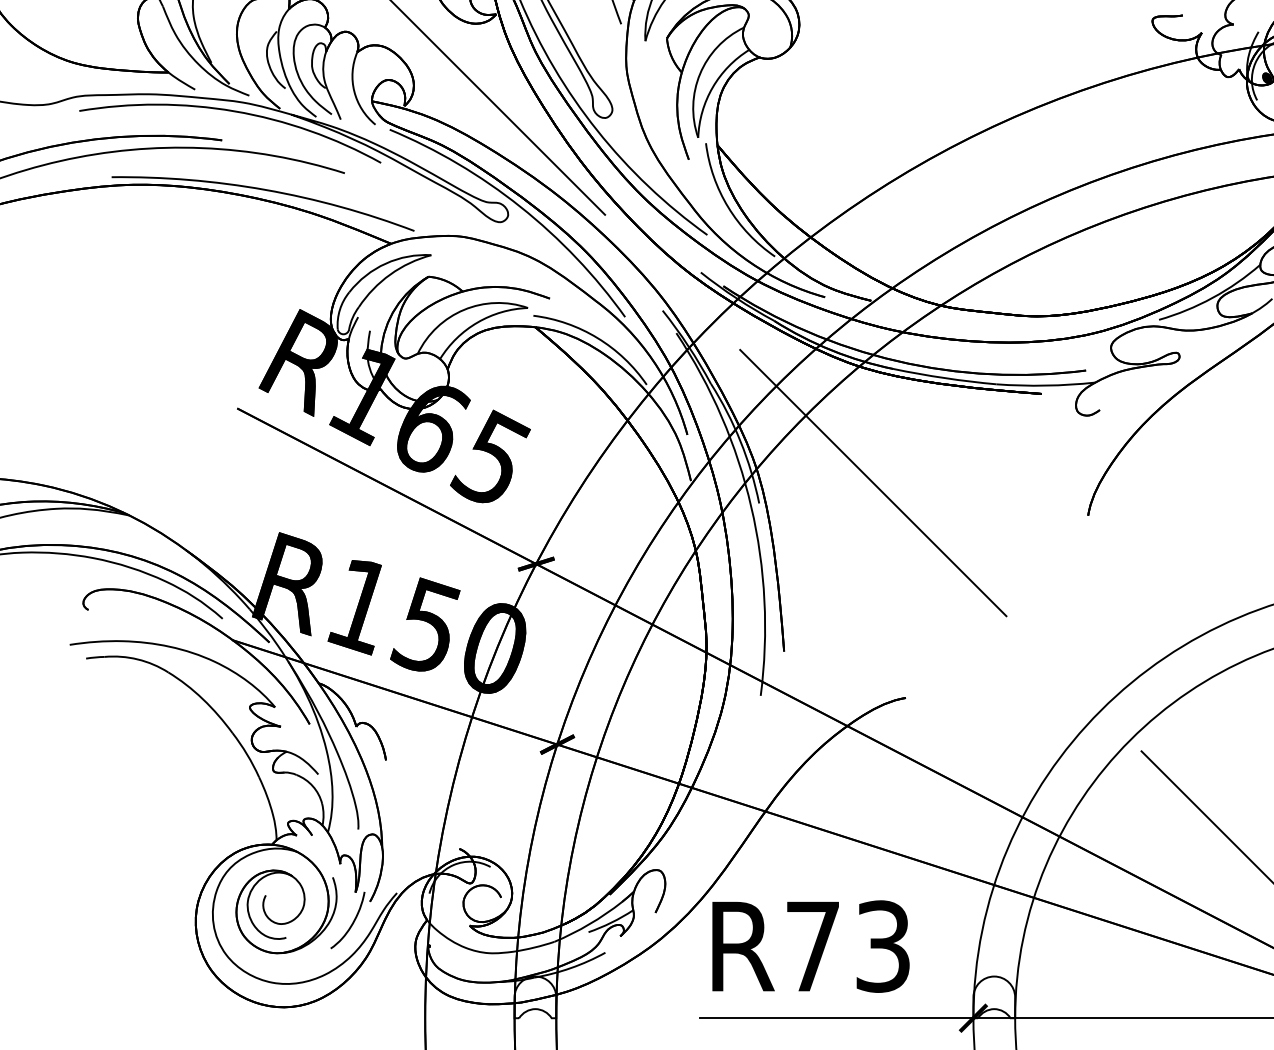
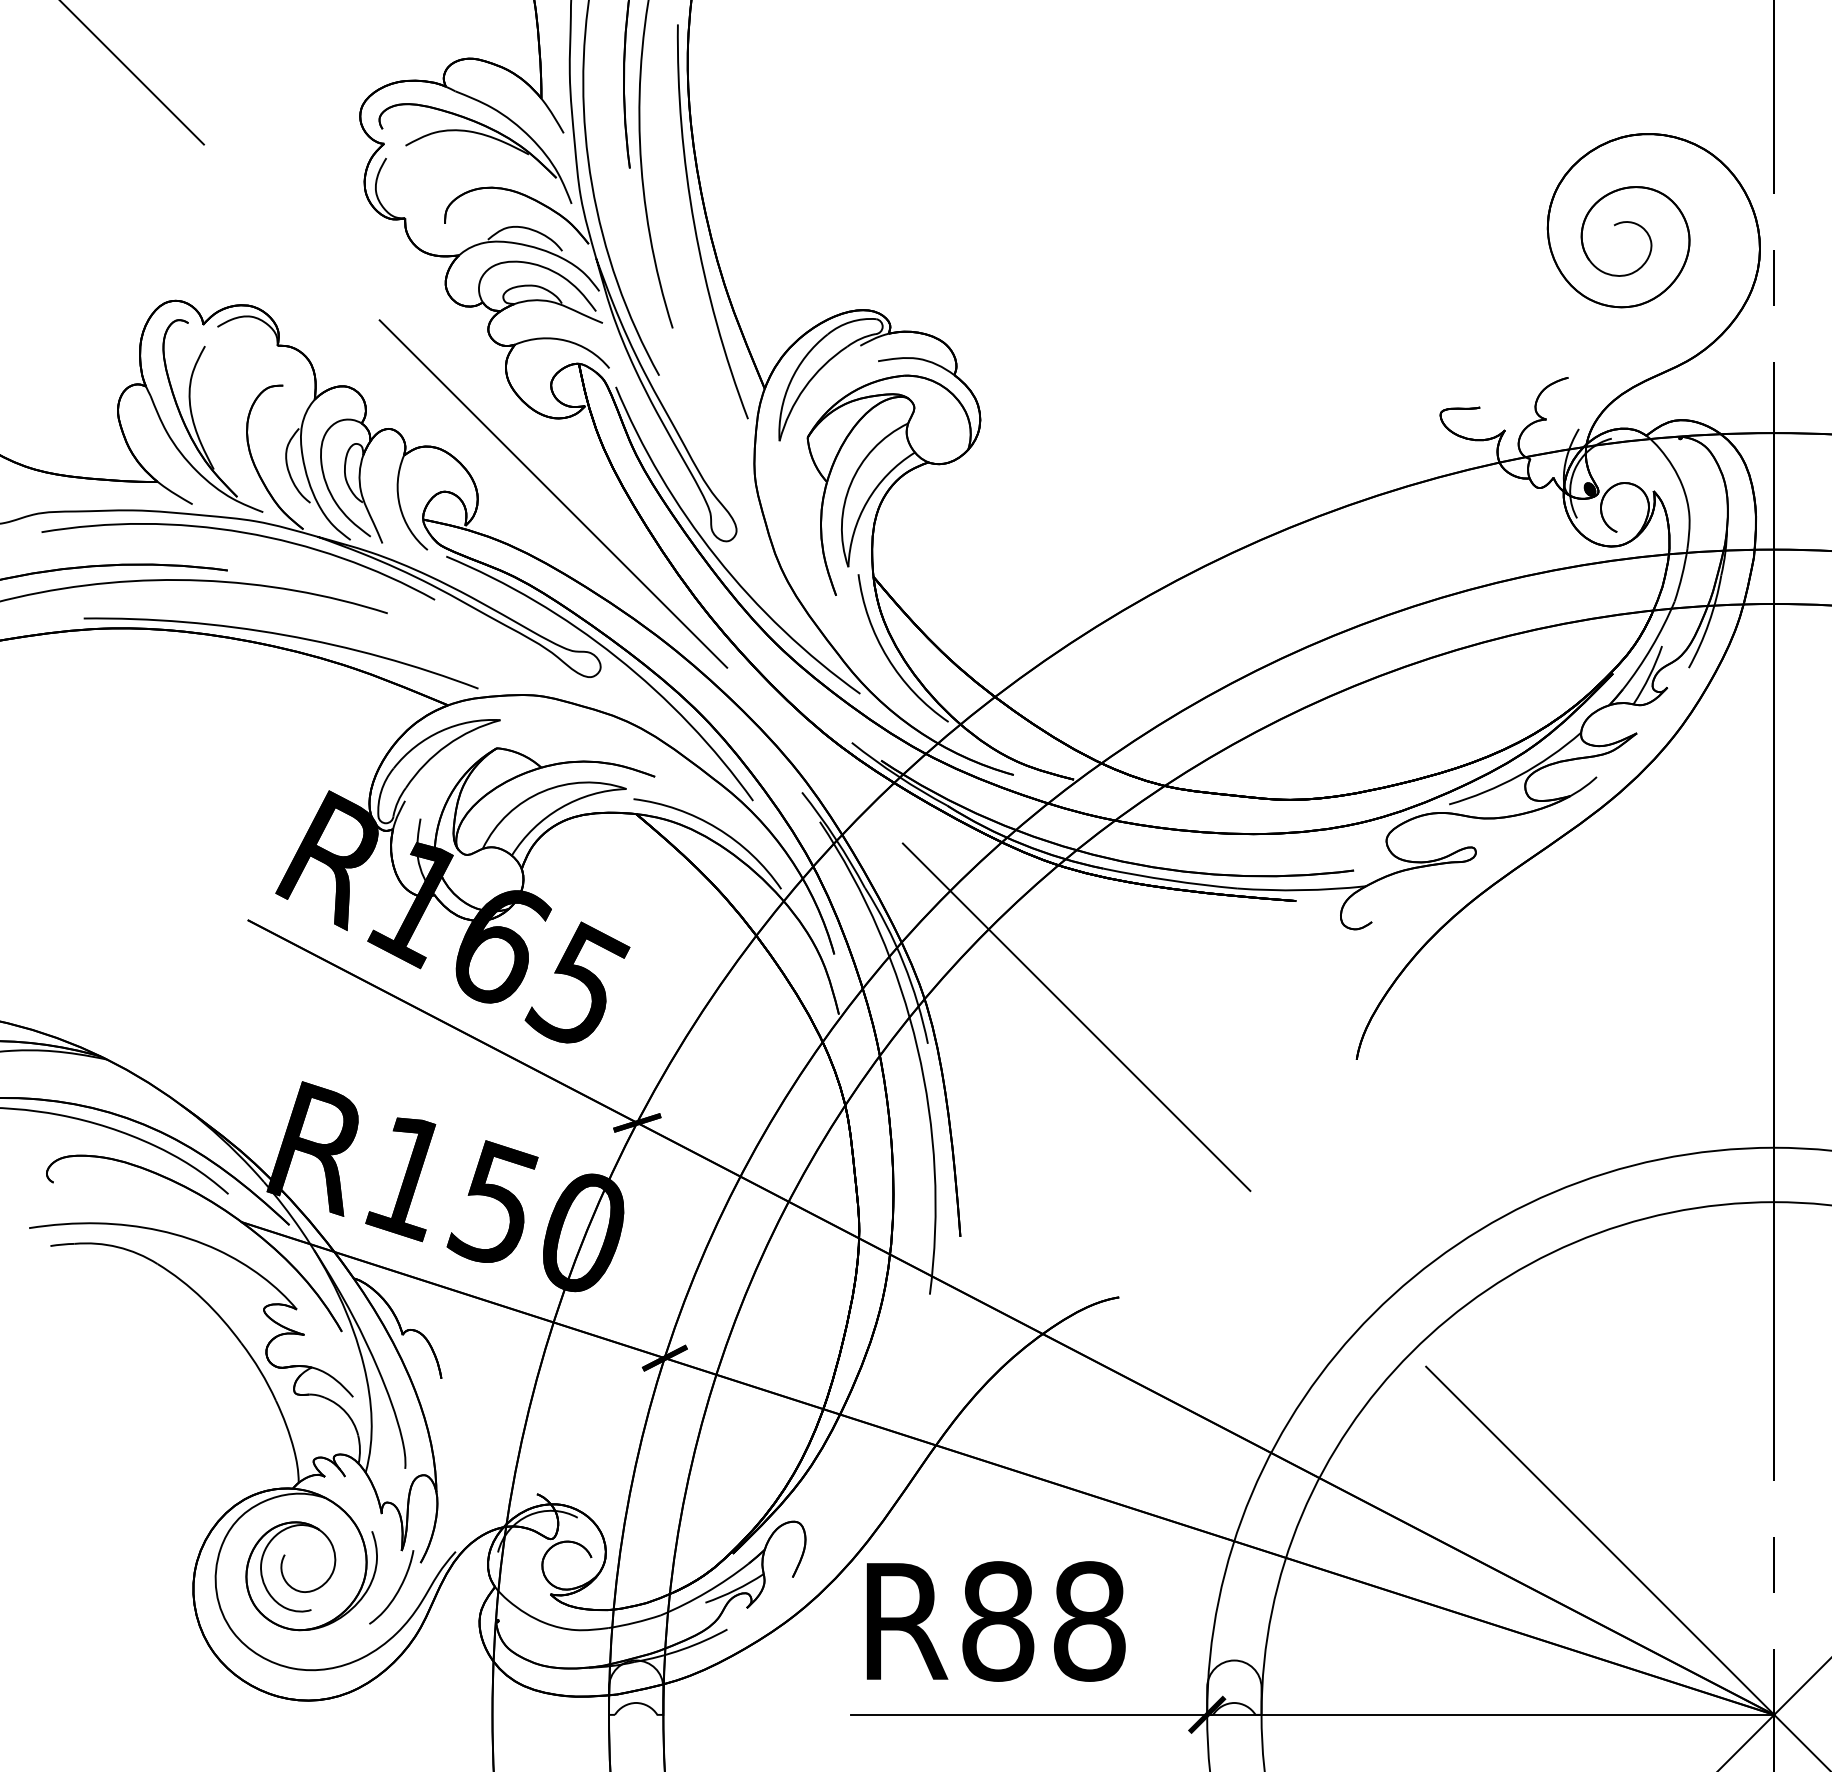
text: (847, 946) -> (1043, 1621), R73 -> R88

